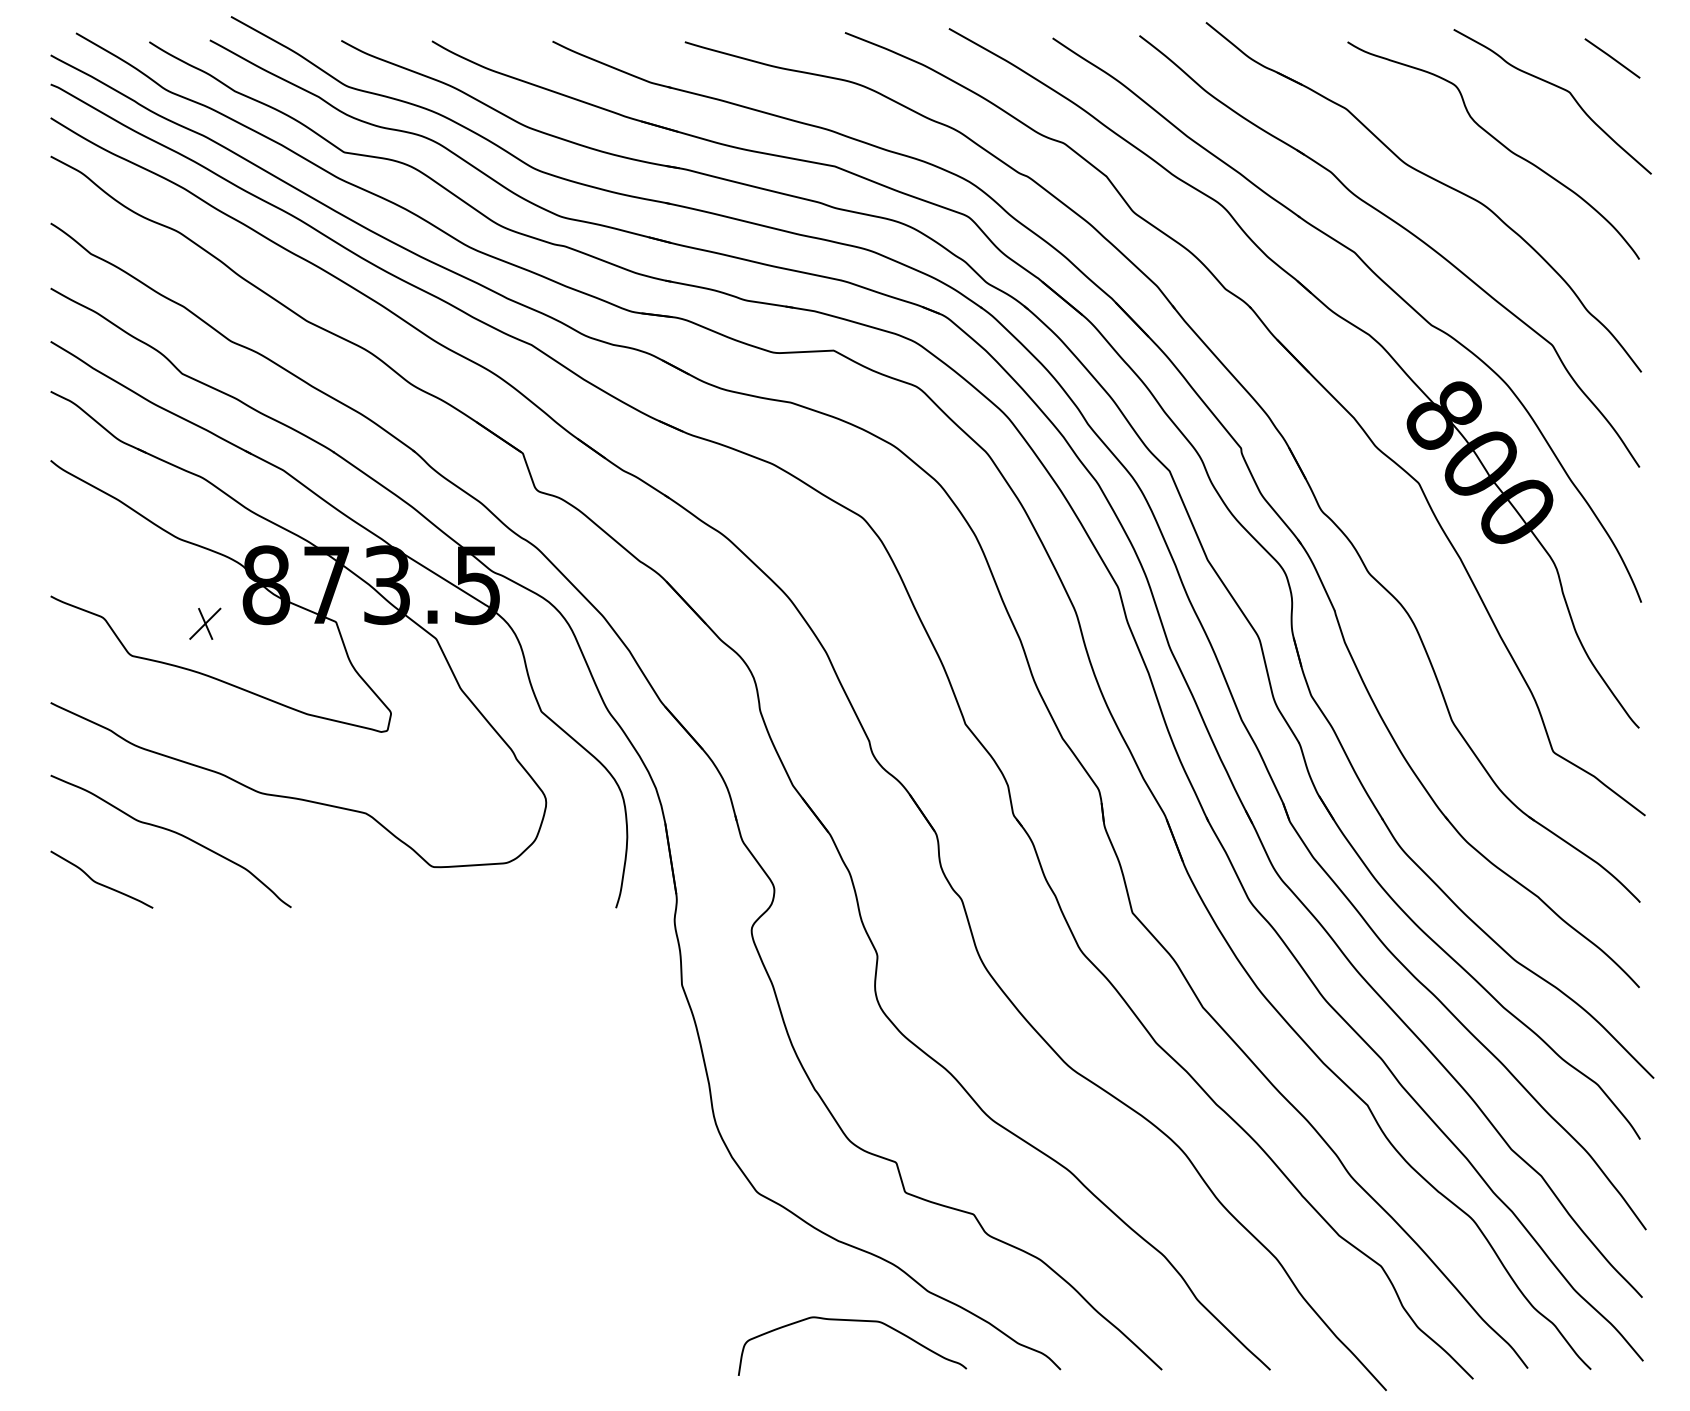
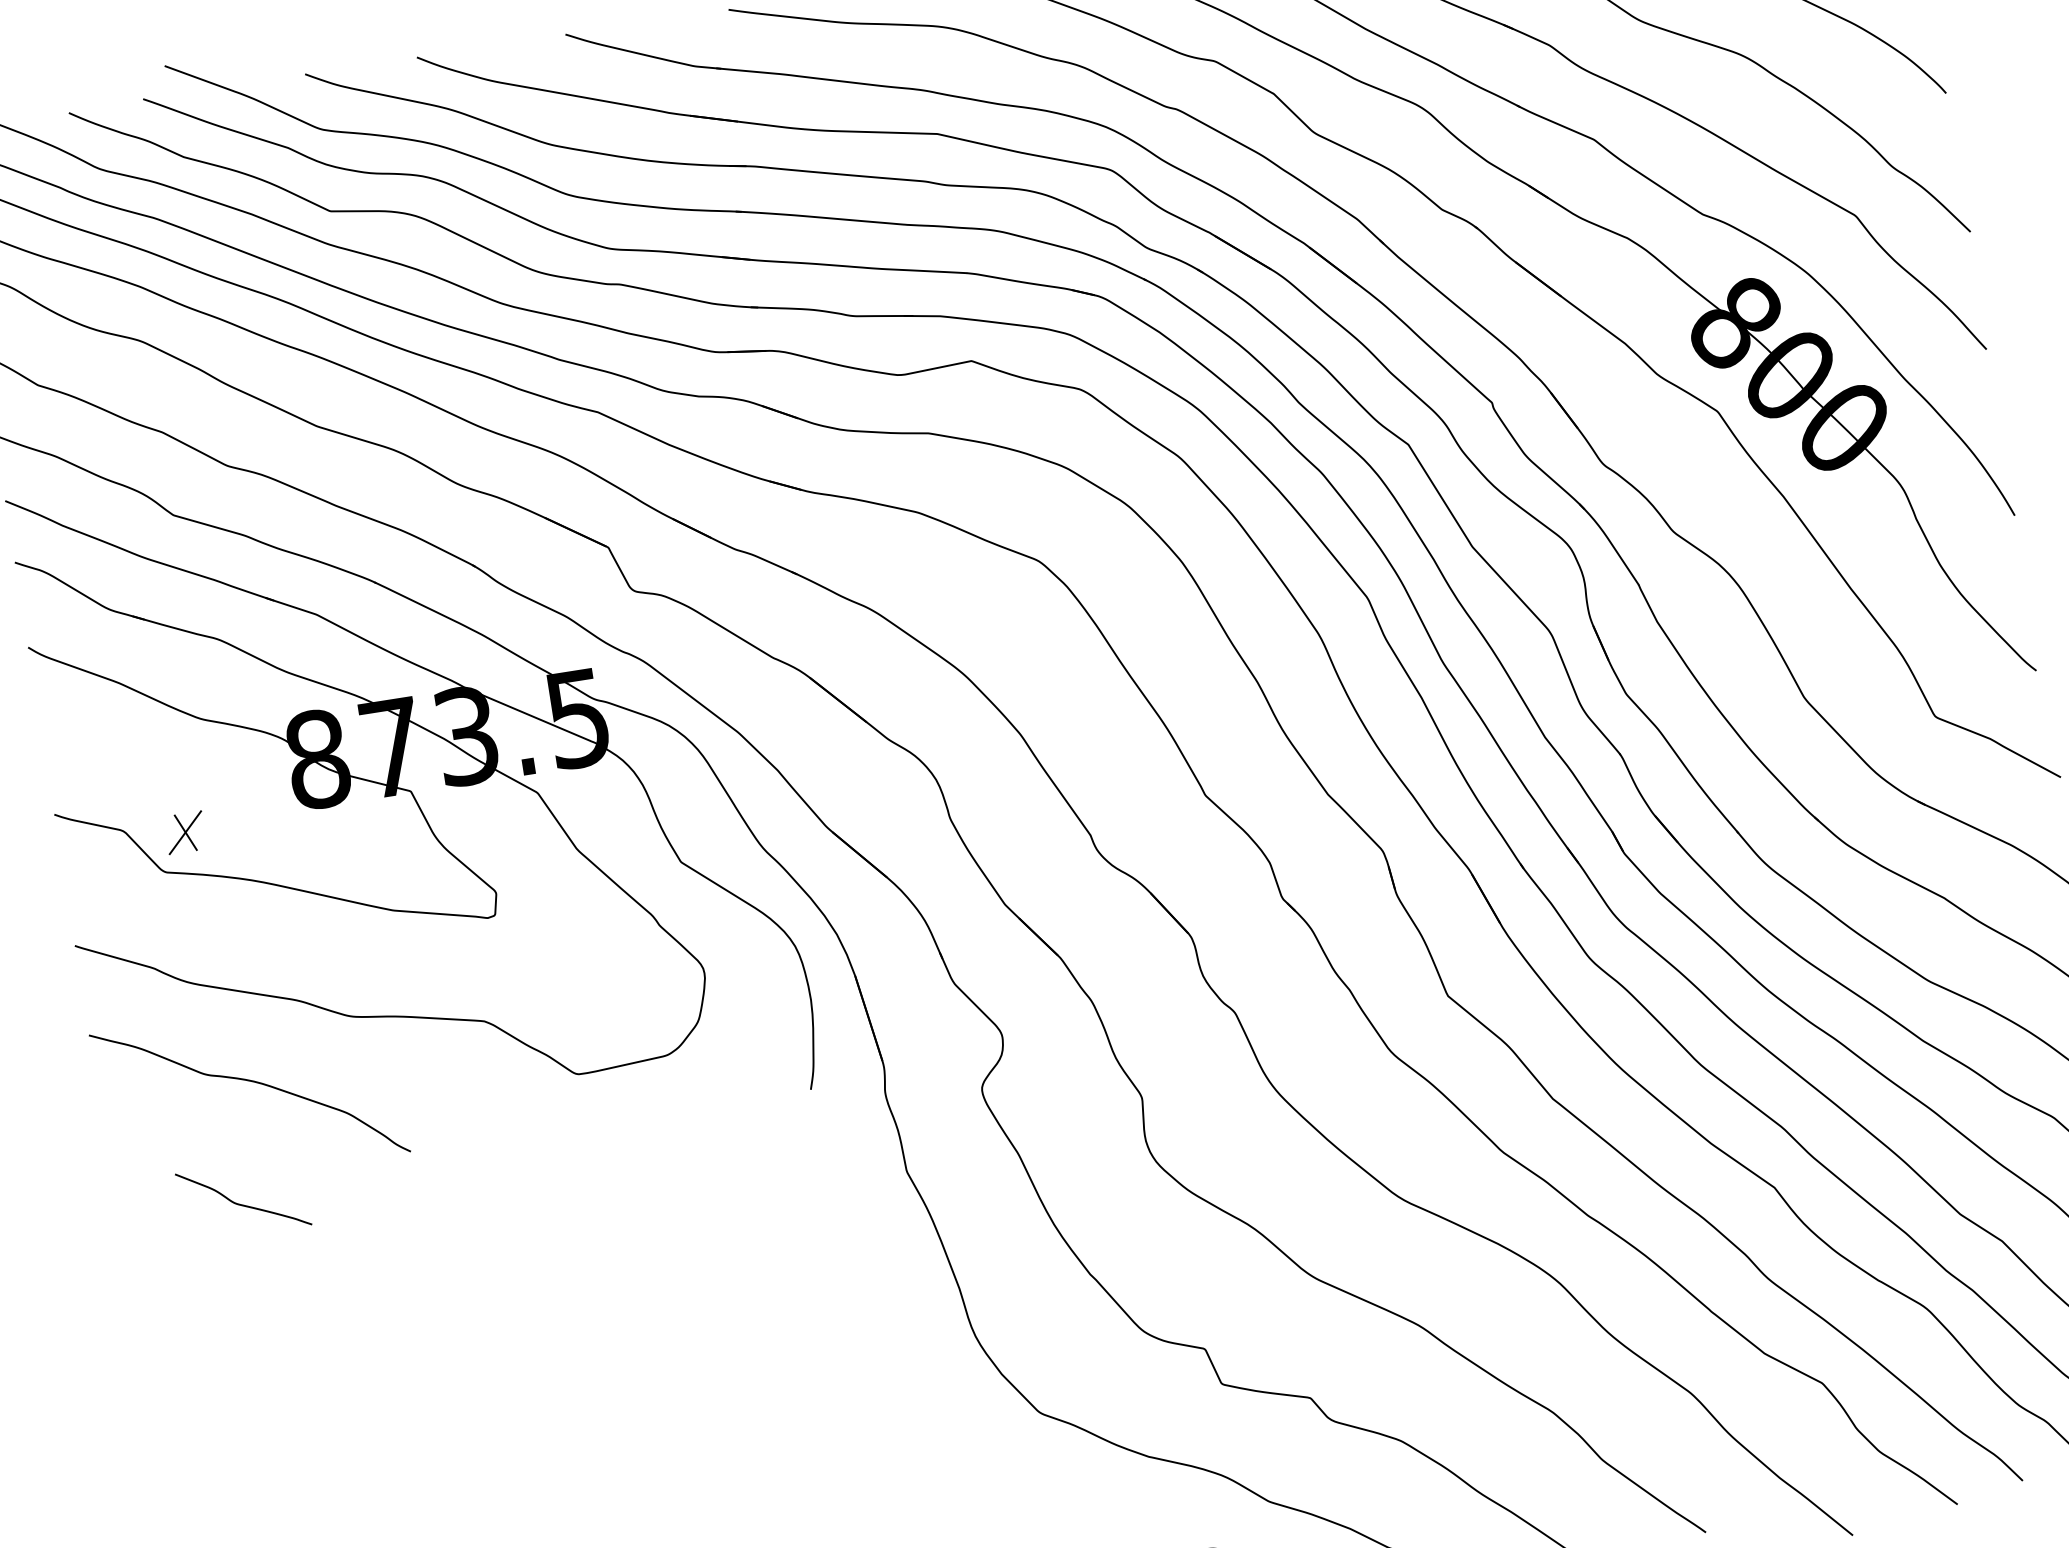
part: (205, 623) -> (185, 832), moved
curve: (101, 883) -> (243, 1204), moved

